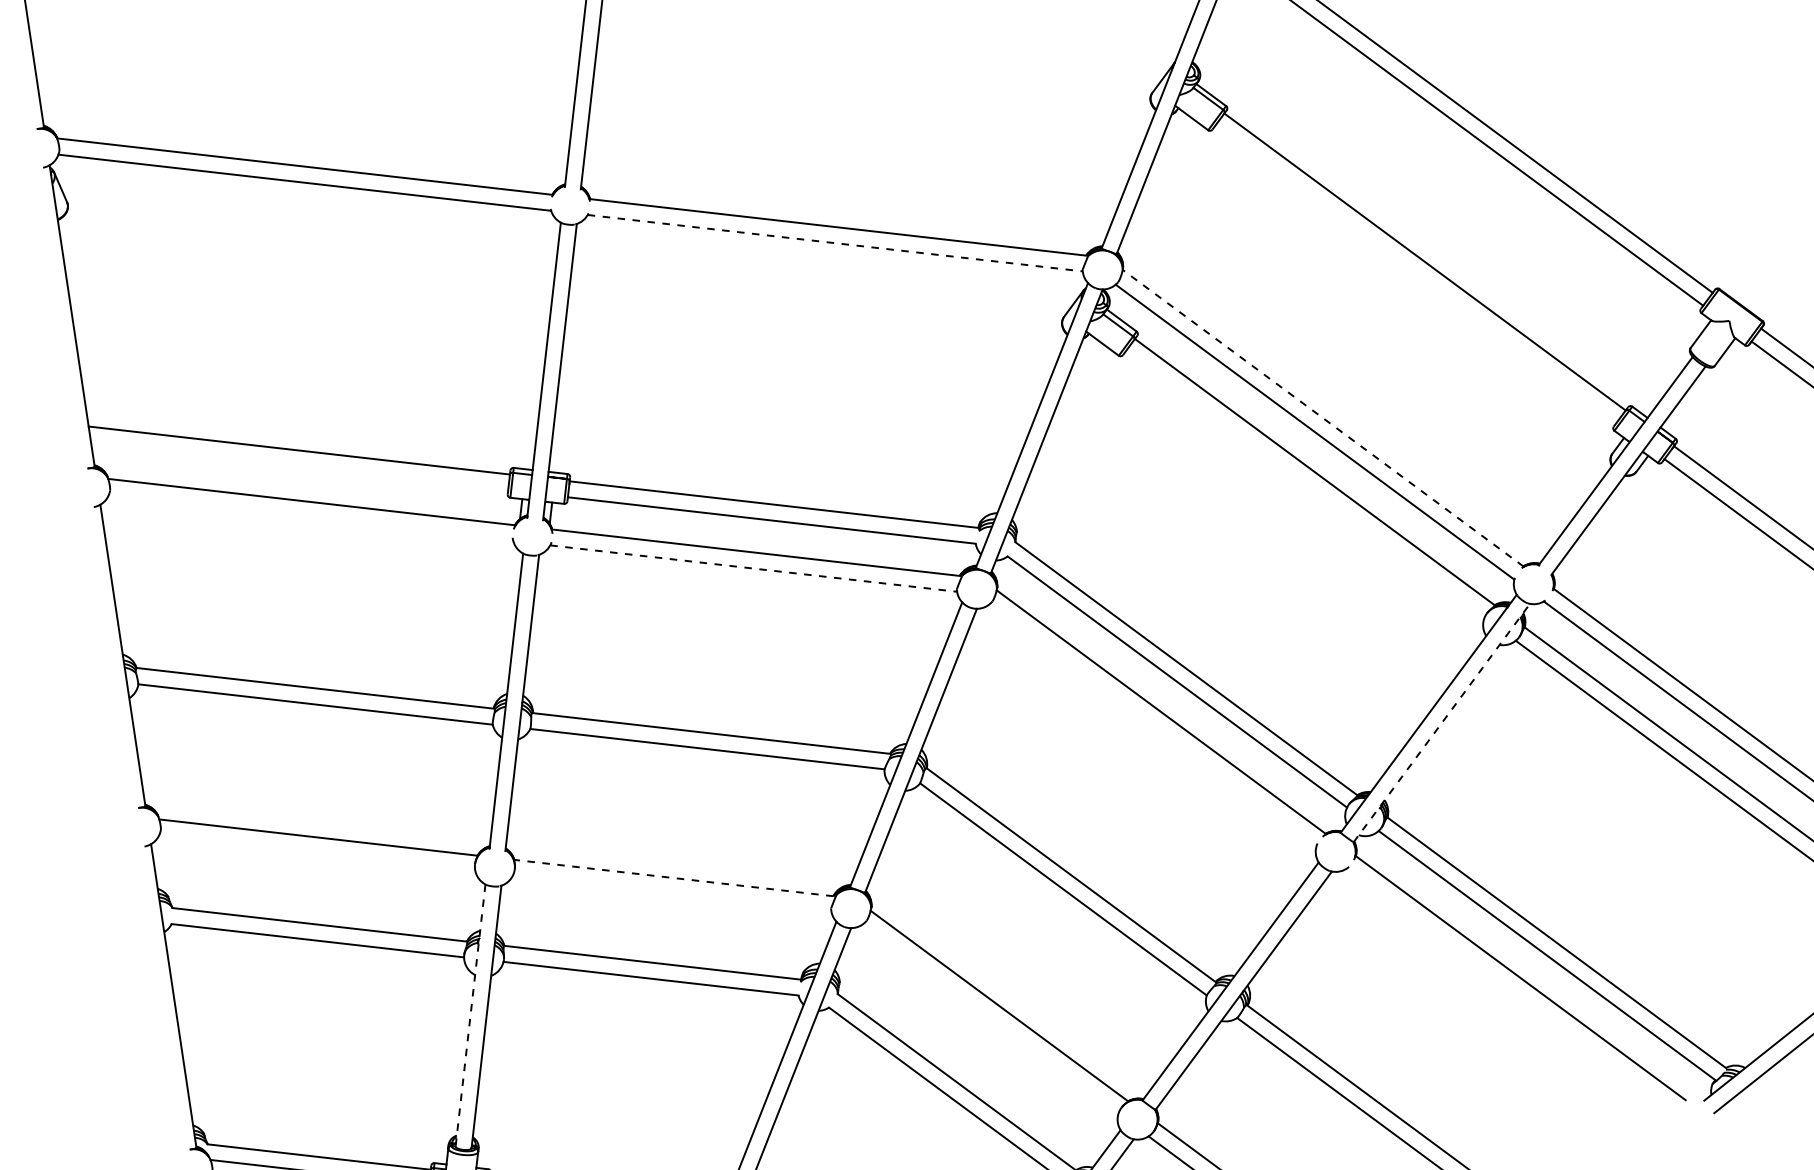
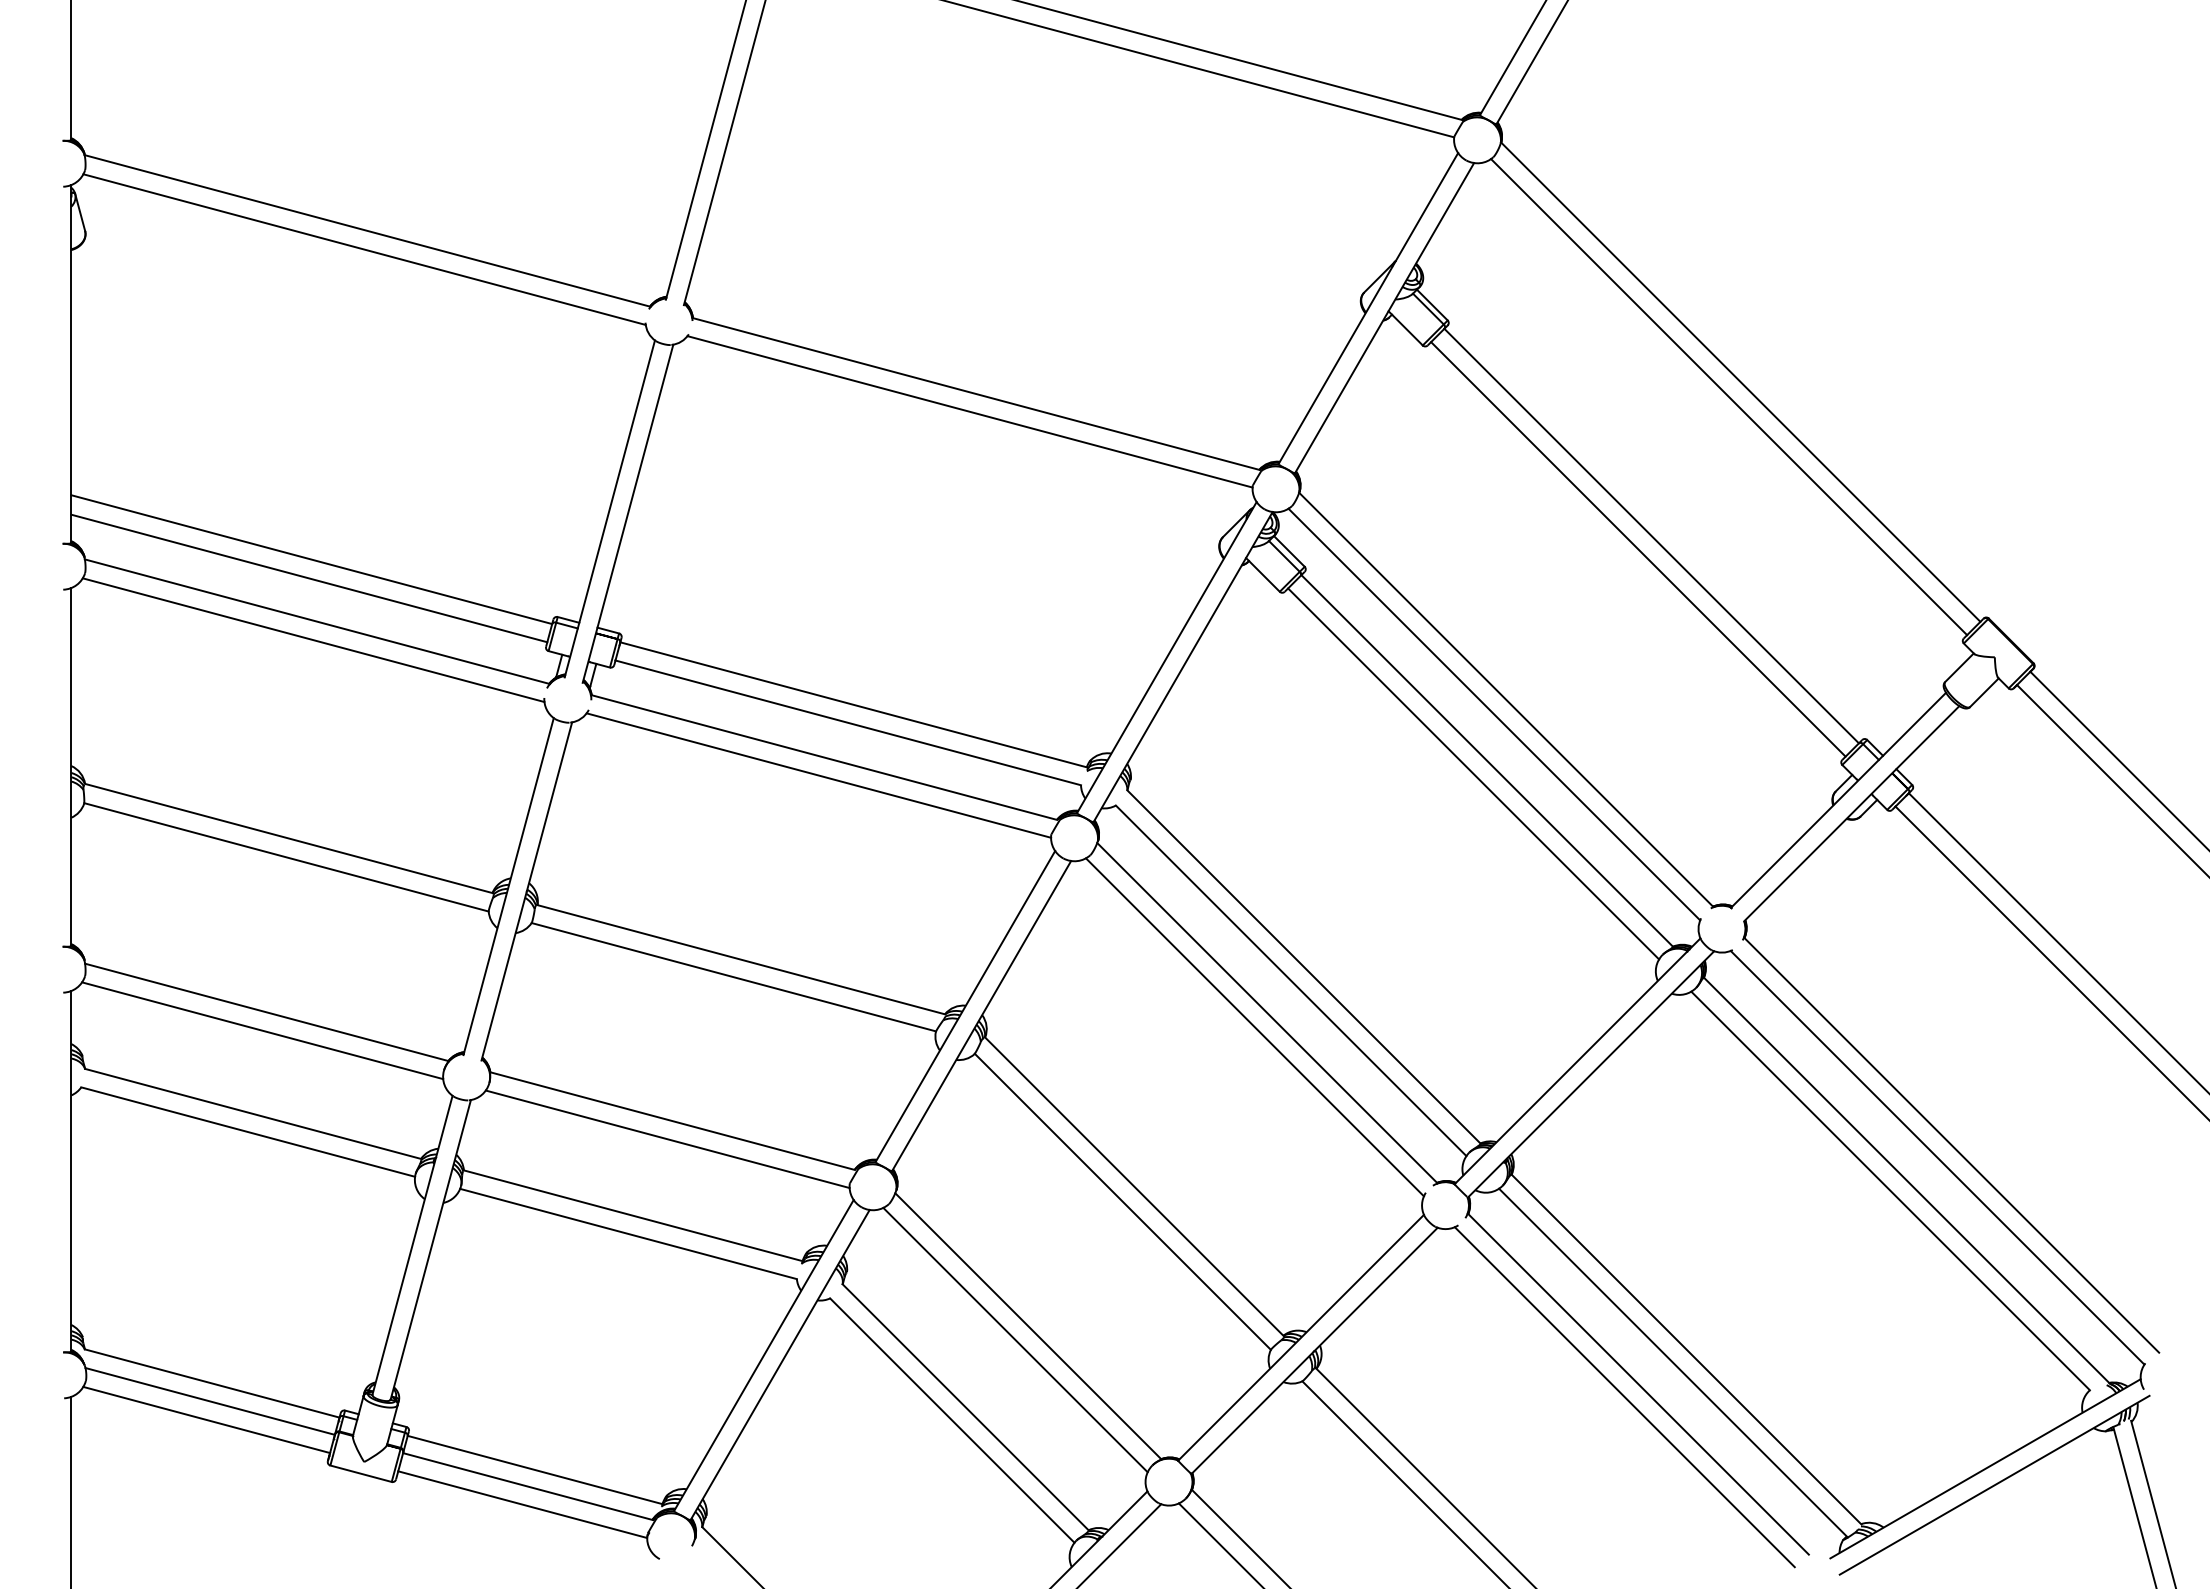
line: (835, 242) -> (970, 411), dashed -> solid
line: (1415, 274) -> (1638, 549), added
line: (1323, 417) -> (1506, 699), dashed -> solid
line: (299, 466) -> (309, 578), added
line: (1304, 484) -> (1473, 773), added
line: (310, 518) -> (313, 640), added
line: (754, 568) -> (819, 775), dashed -> solid
line: (1442, 723) -> (1591, 1074), dashed -> solid
line: (1152, 725) -> (1254, 1027), added
line: (317, 853) -> (262, 1030), added
line: (673, 878) -> (672, 1121), dashed -> solid
line: (672, 894) -> (667, 1139), added
line: (1510, 991) -> (1624, 1397), added
line: (470, 1015) -> (412, 1245), dashed -> solid
line: (990, 1018) -> (1015, 1339), added

